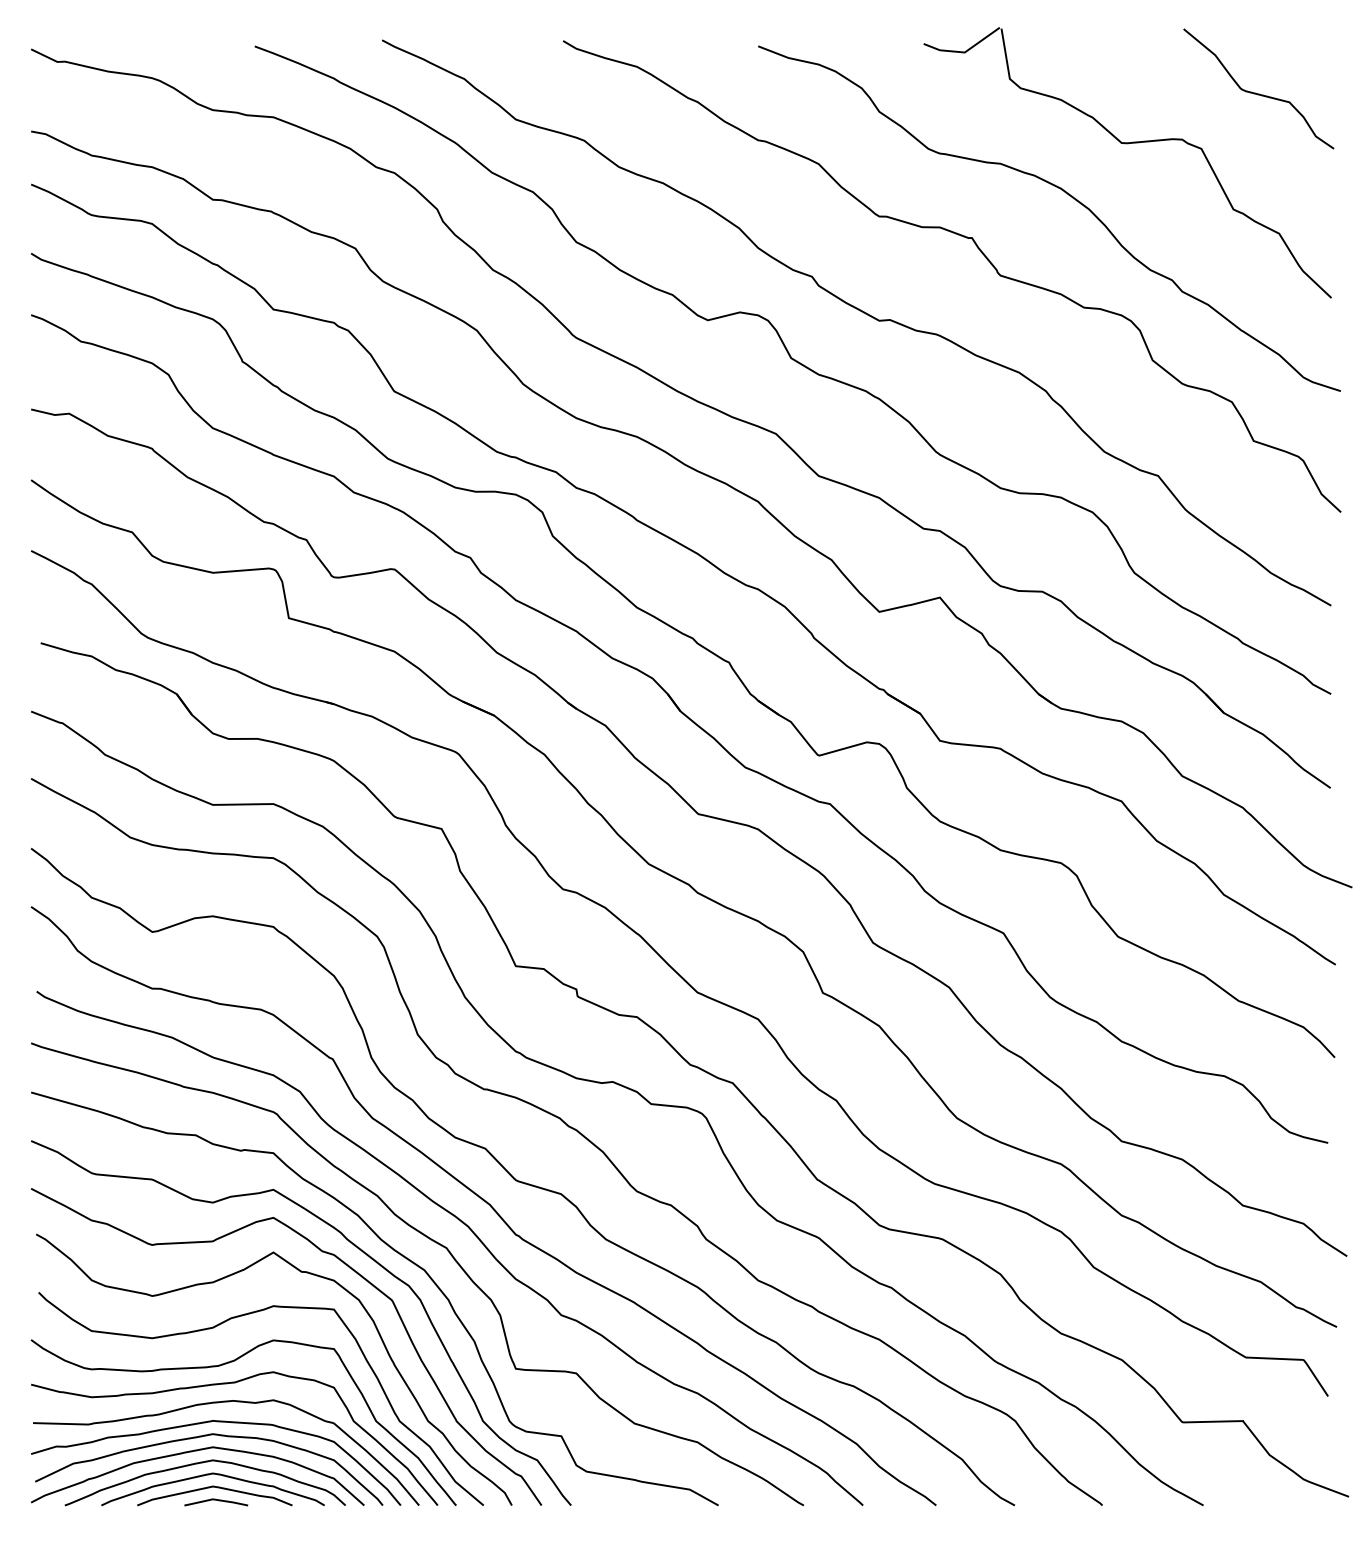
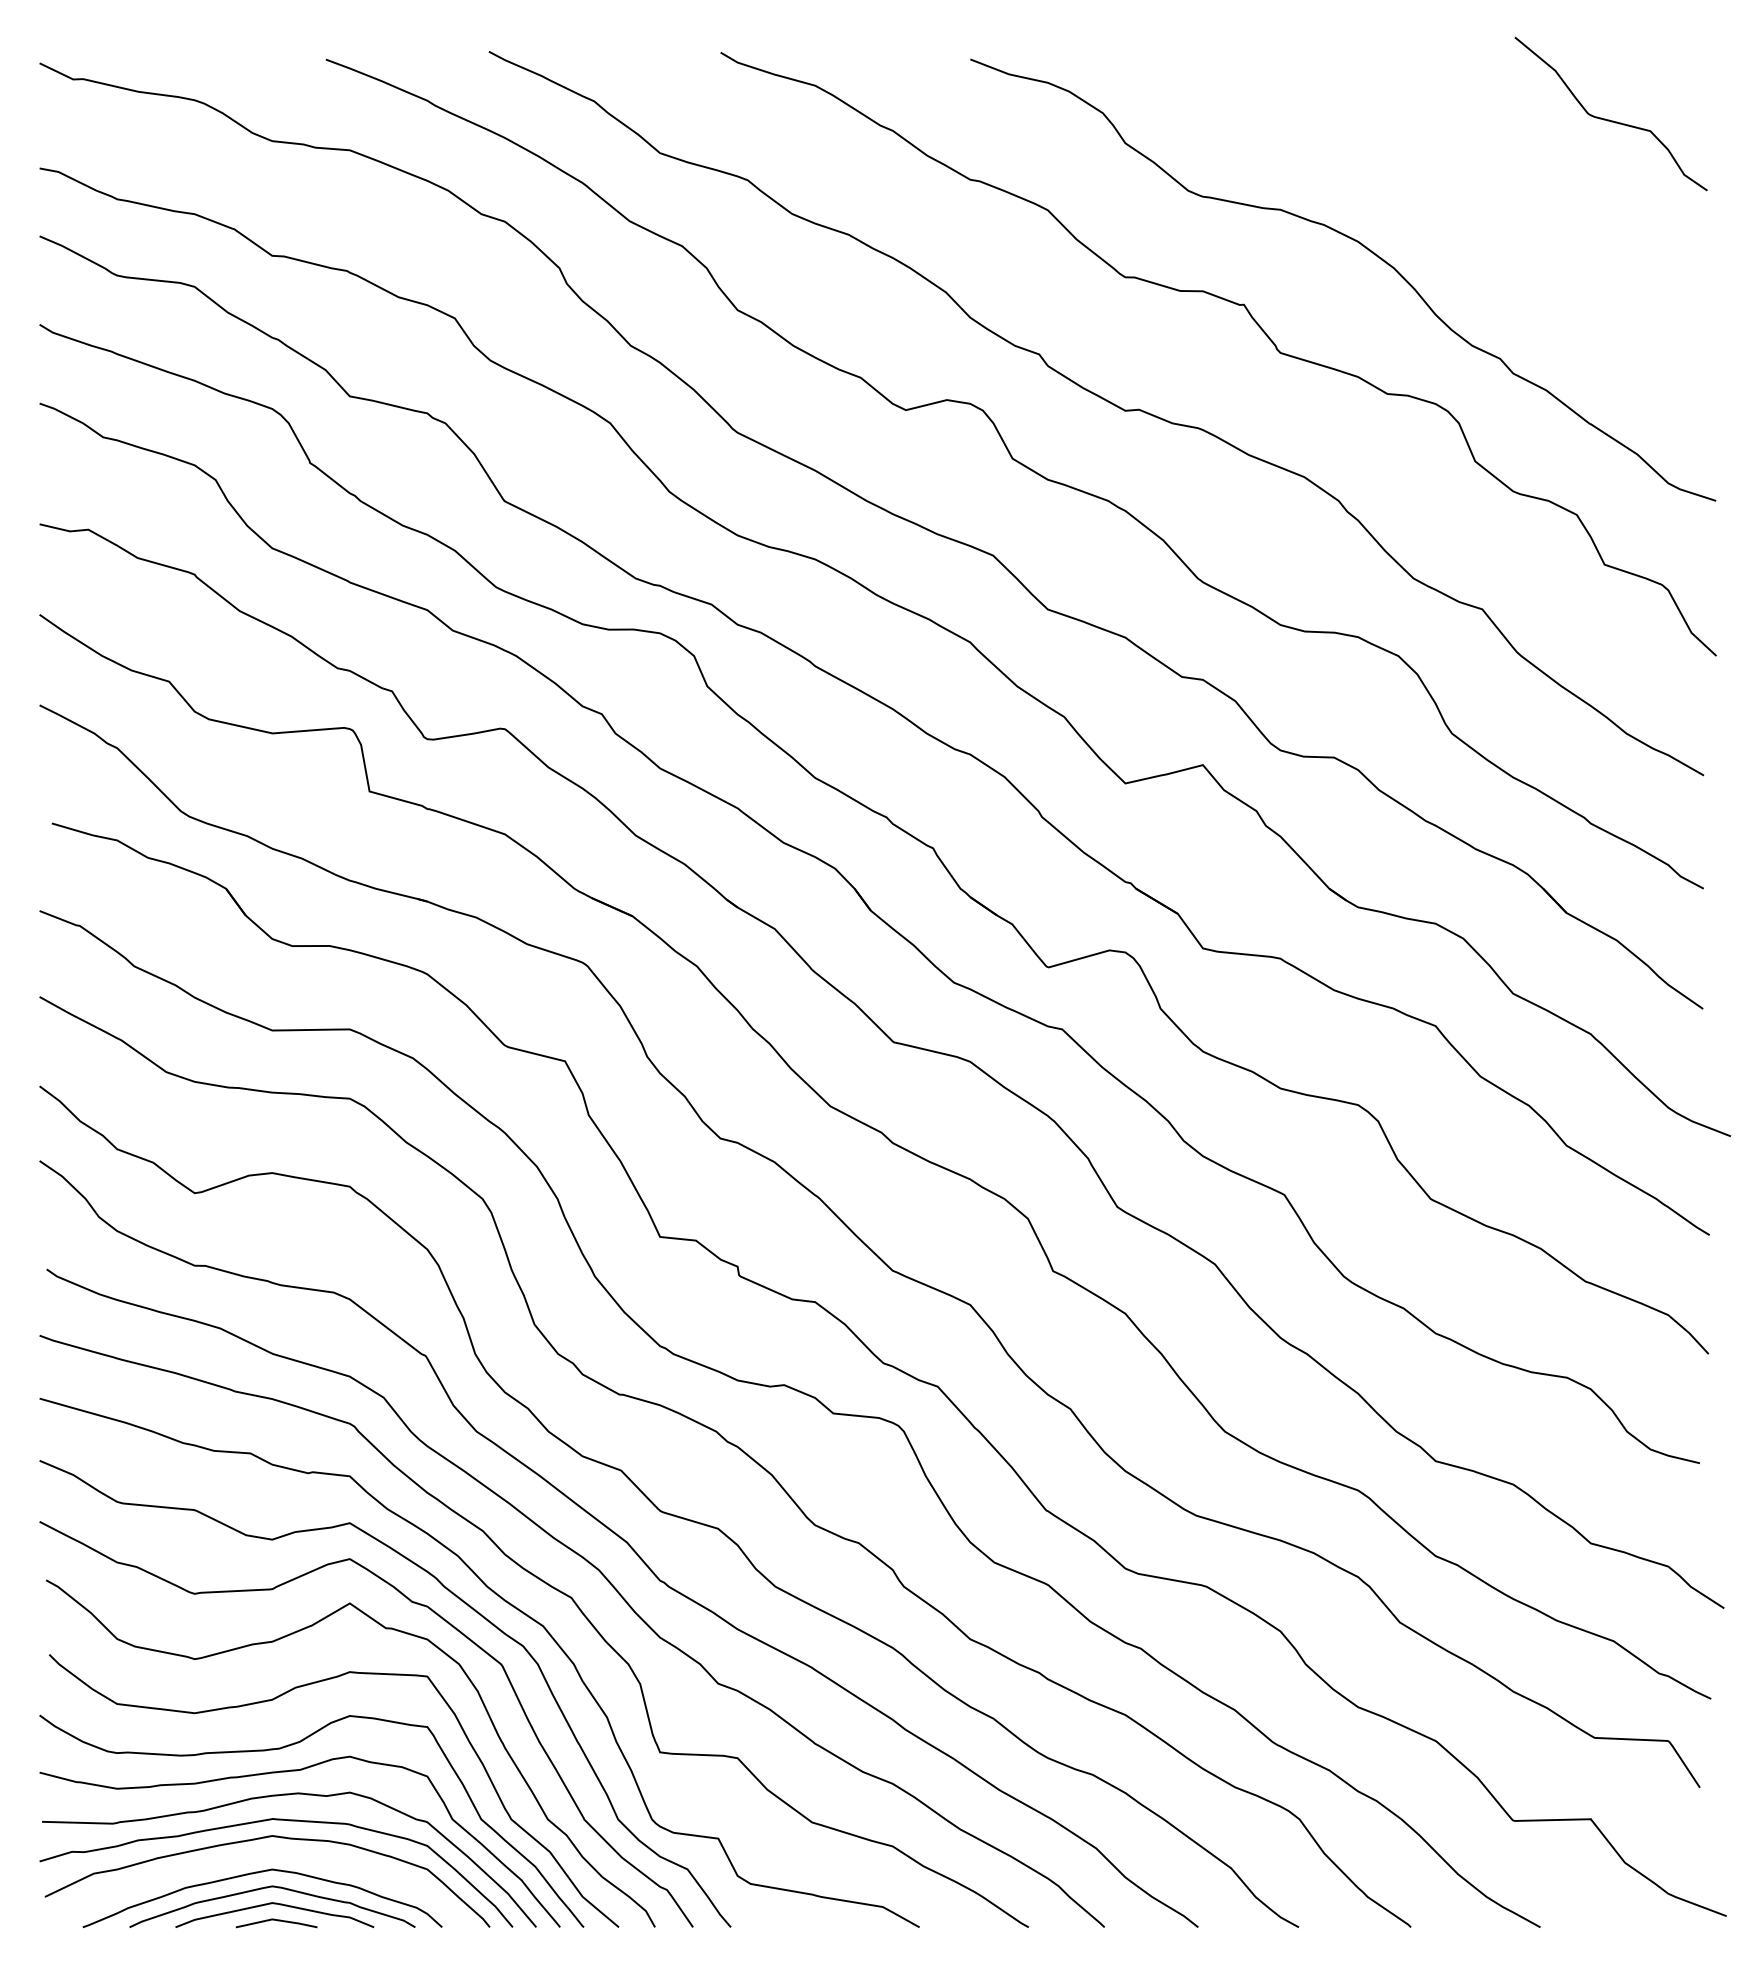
part: (1127, 144) -> (1443, 184), removed
curve: (194, 1451) -> (248, 1858), removed

